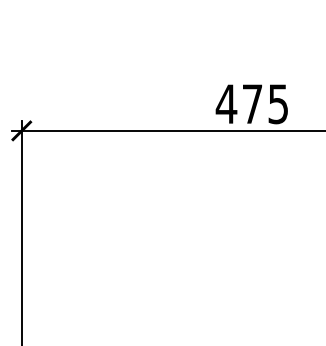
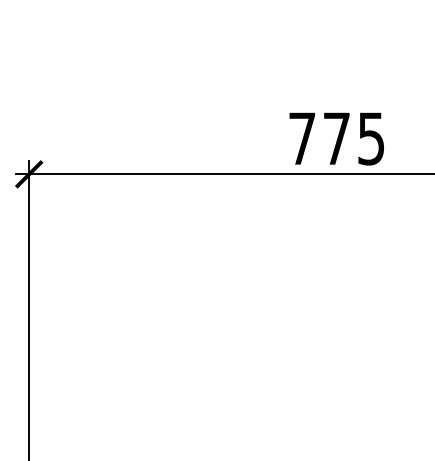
text: (226, 103) -> (302, 137), 475 -> 775

